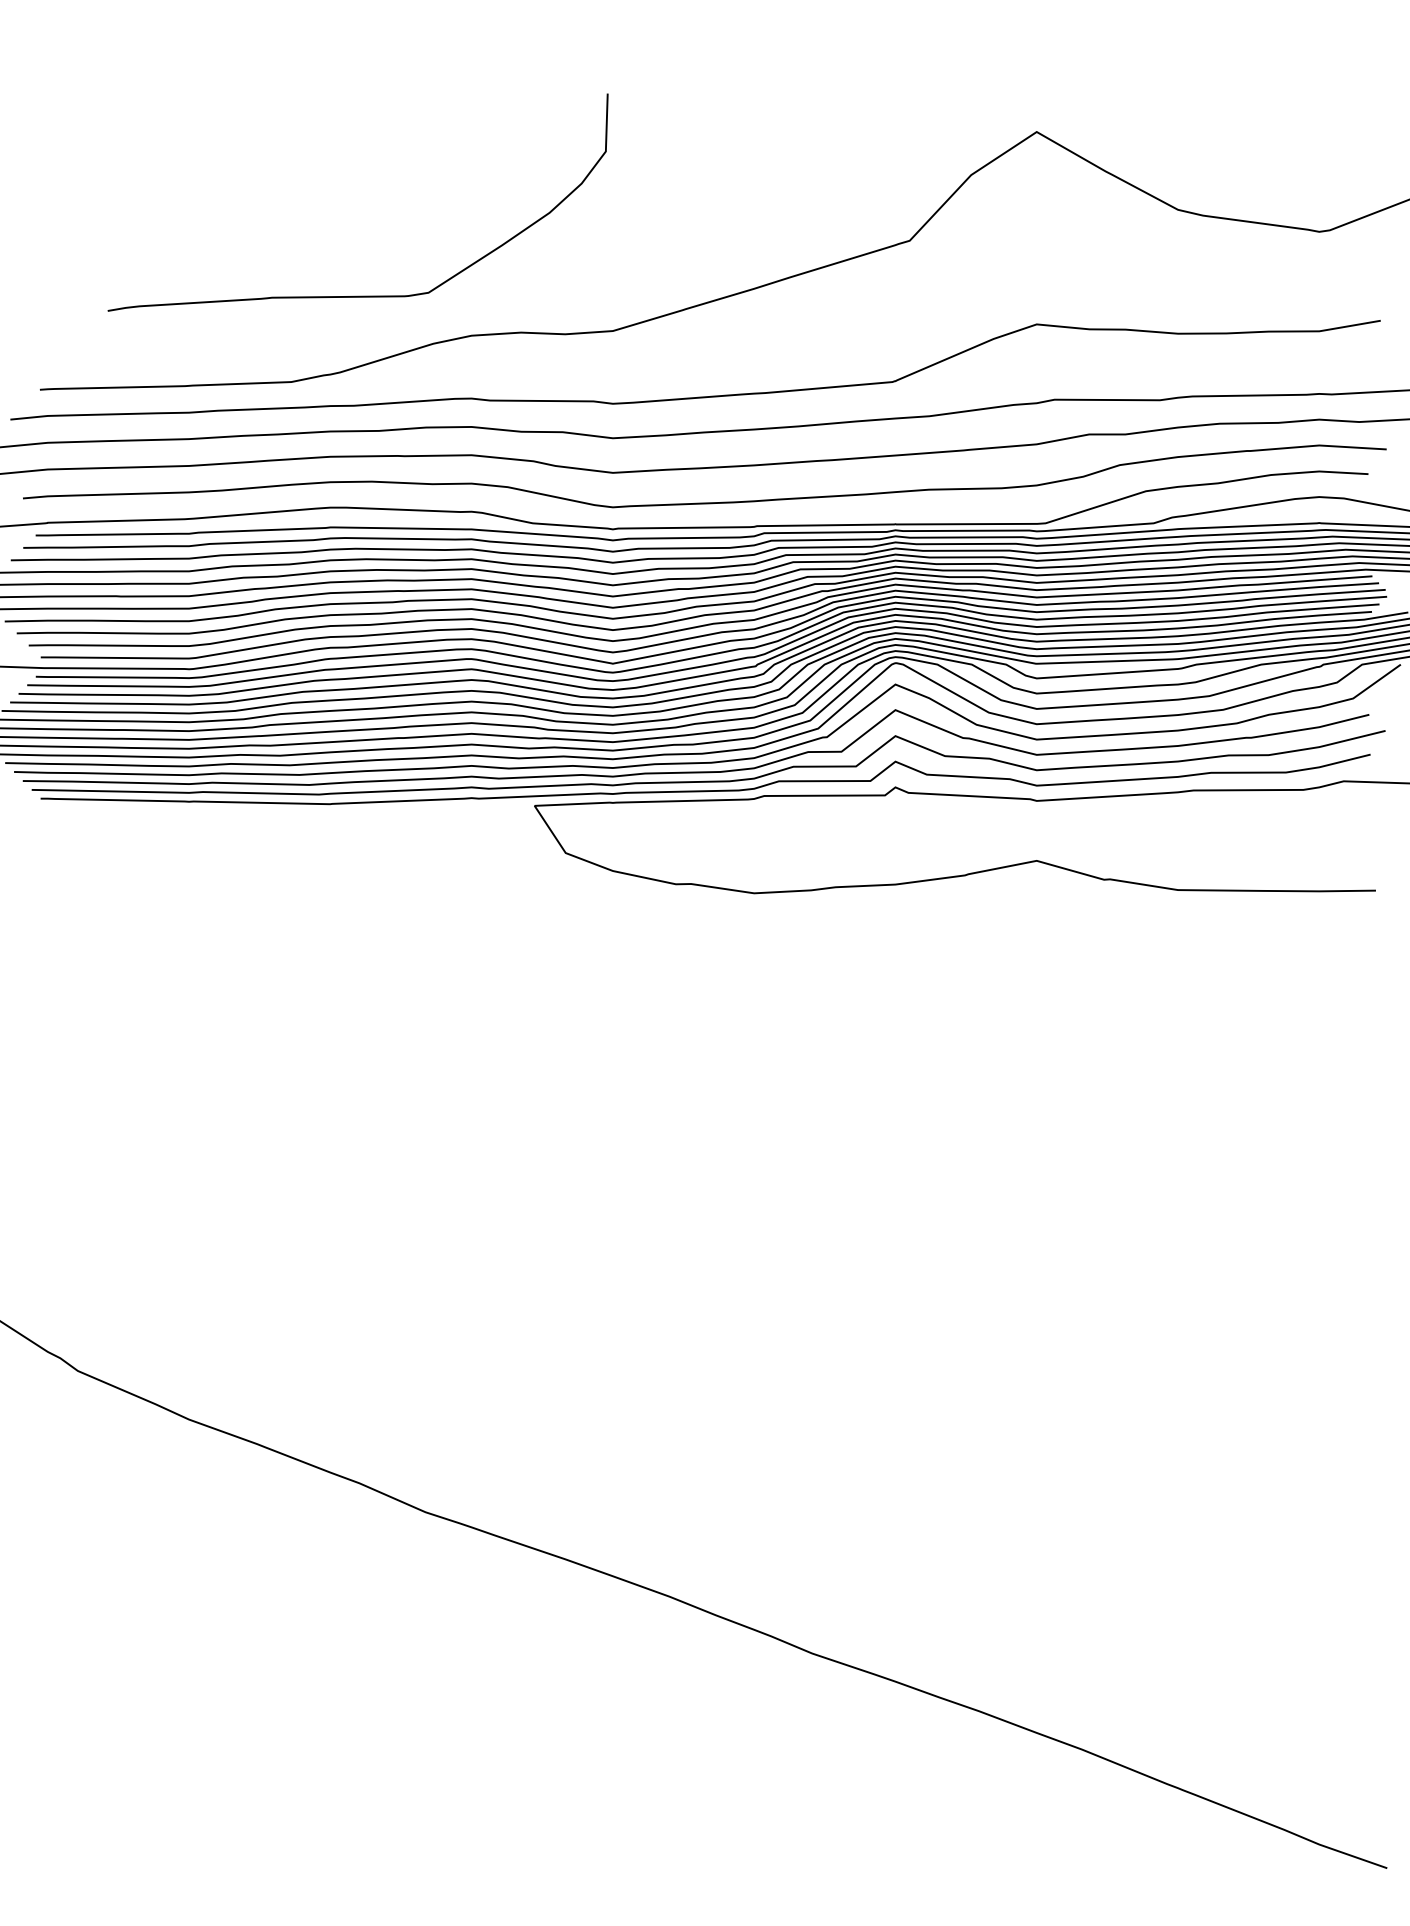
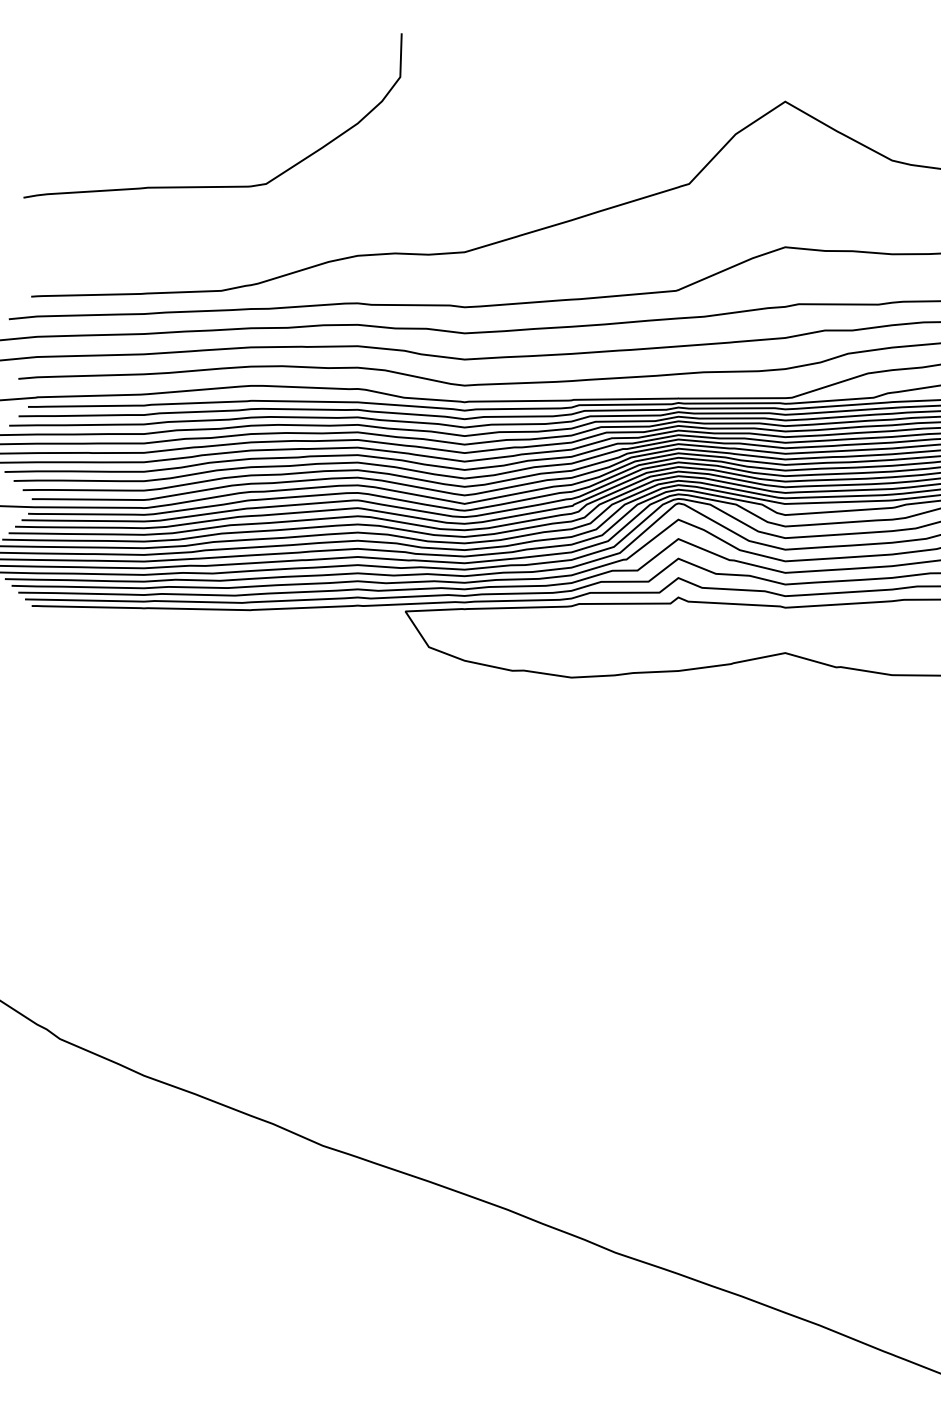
curve: (357, 295) -> (212, 186), moved

